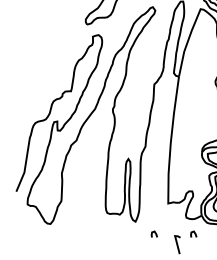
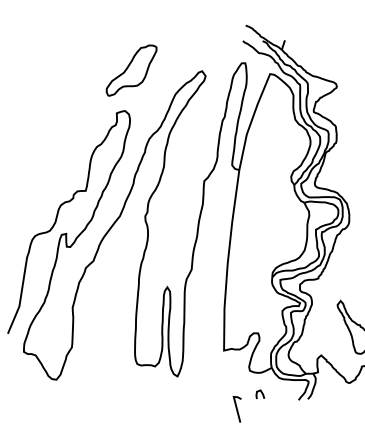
curve: (155, 233) -> (205, 393), removed

